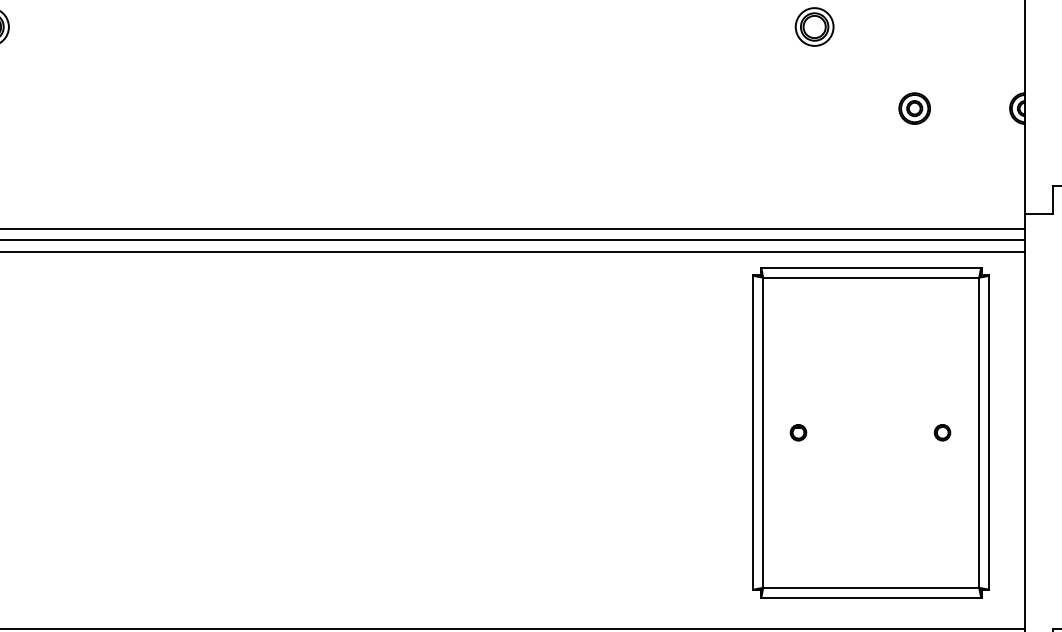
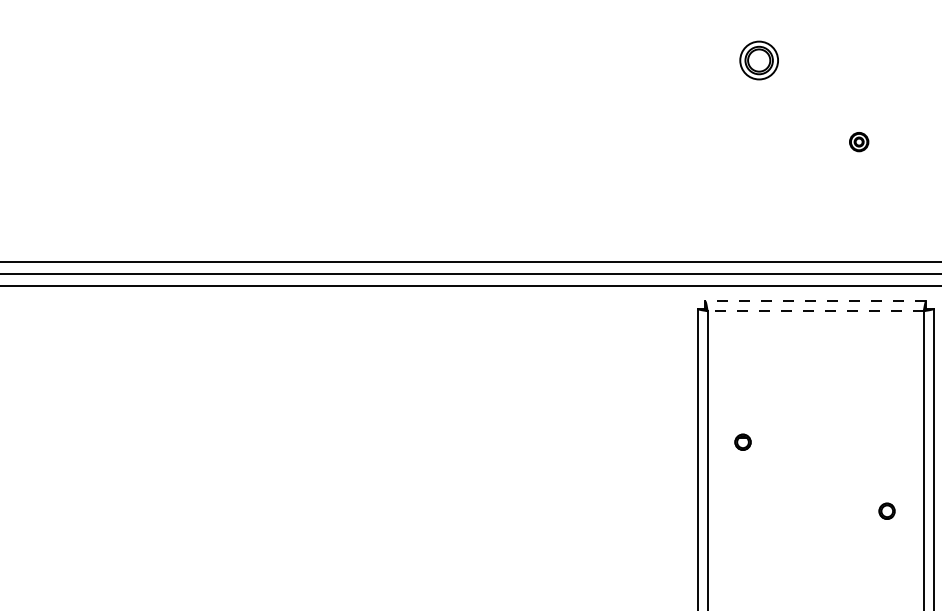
part: (914, 108) -> (859, 142), size x0.6
line: (871, 267) -> (816, 301), solid -> dashed
line: (870, 277) -> (815, 311), solid -> dashed
part: (798, 432) -> (743, 442), moved
part: (942, 432) -> (887, 511), moved

